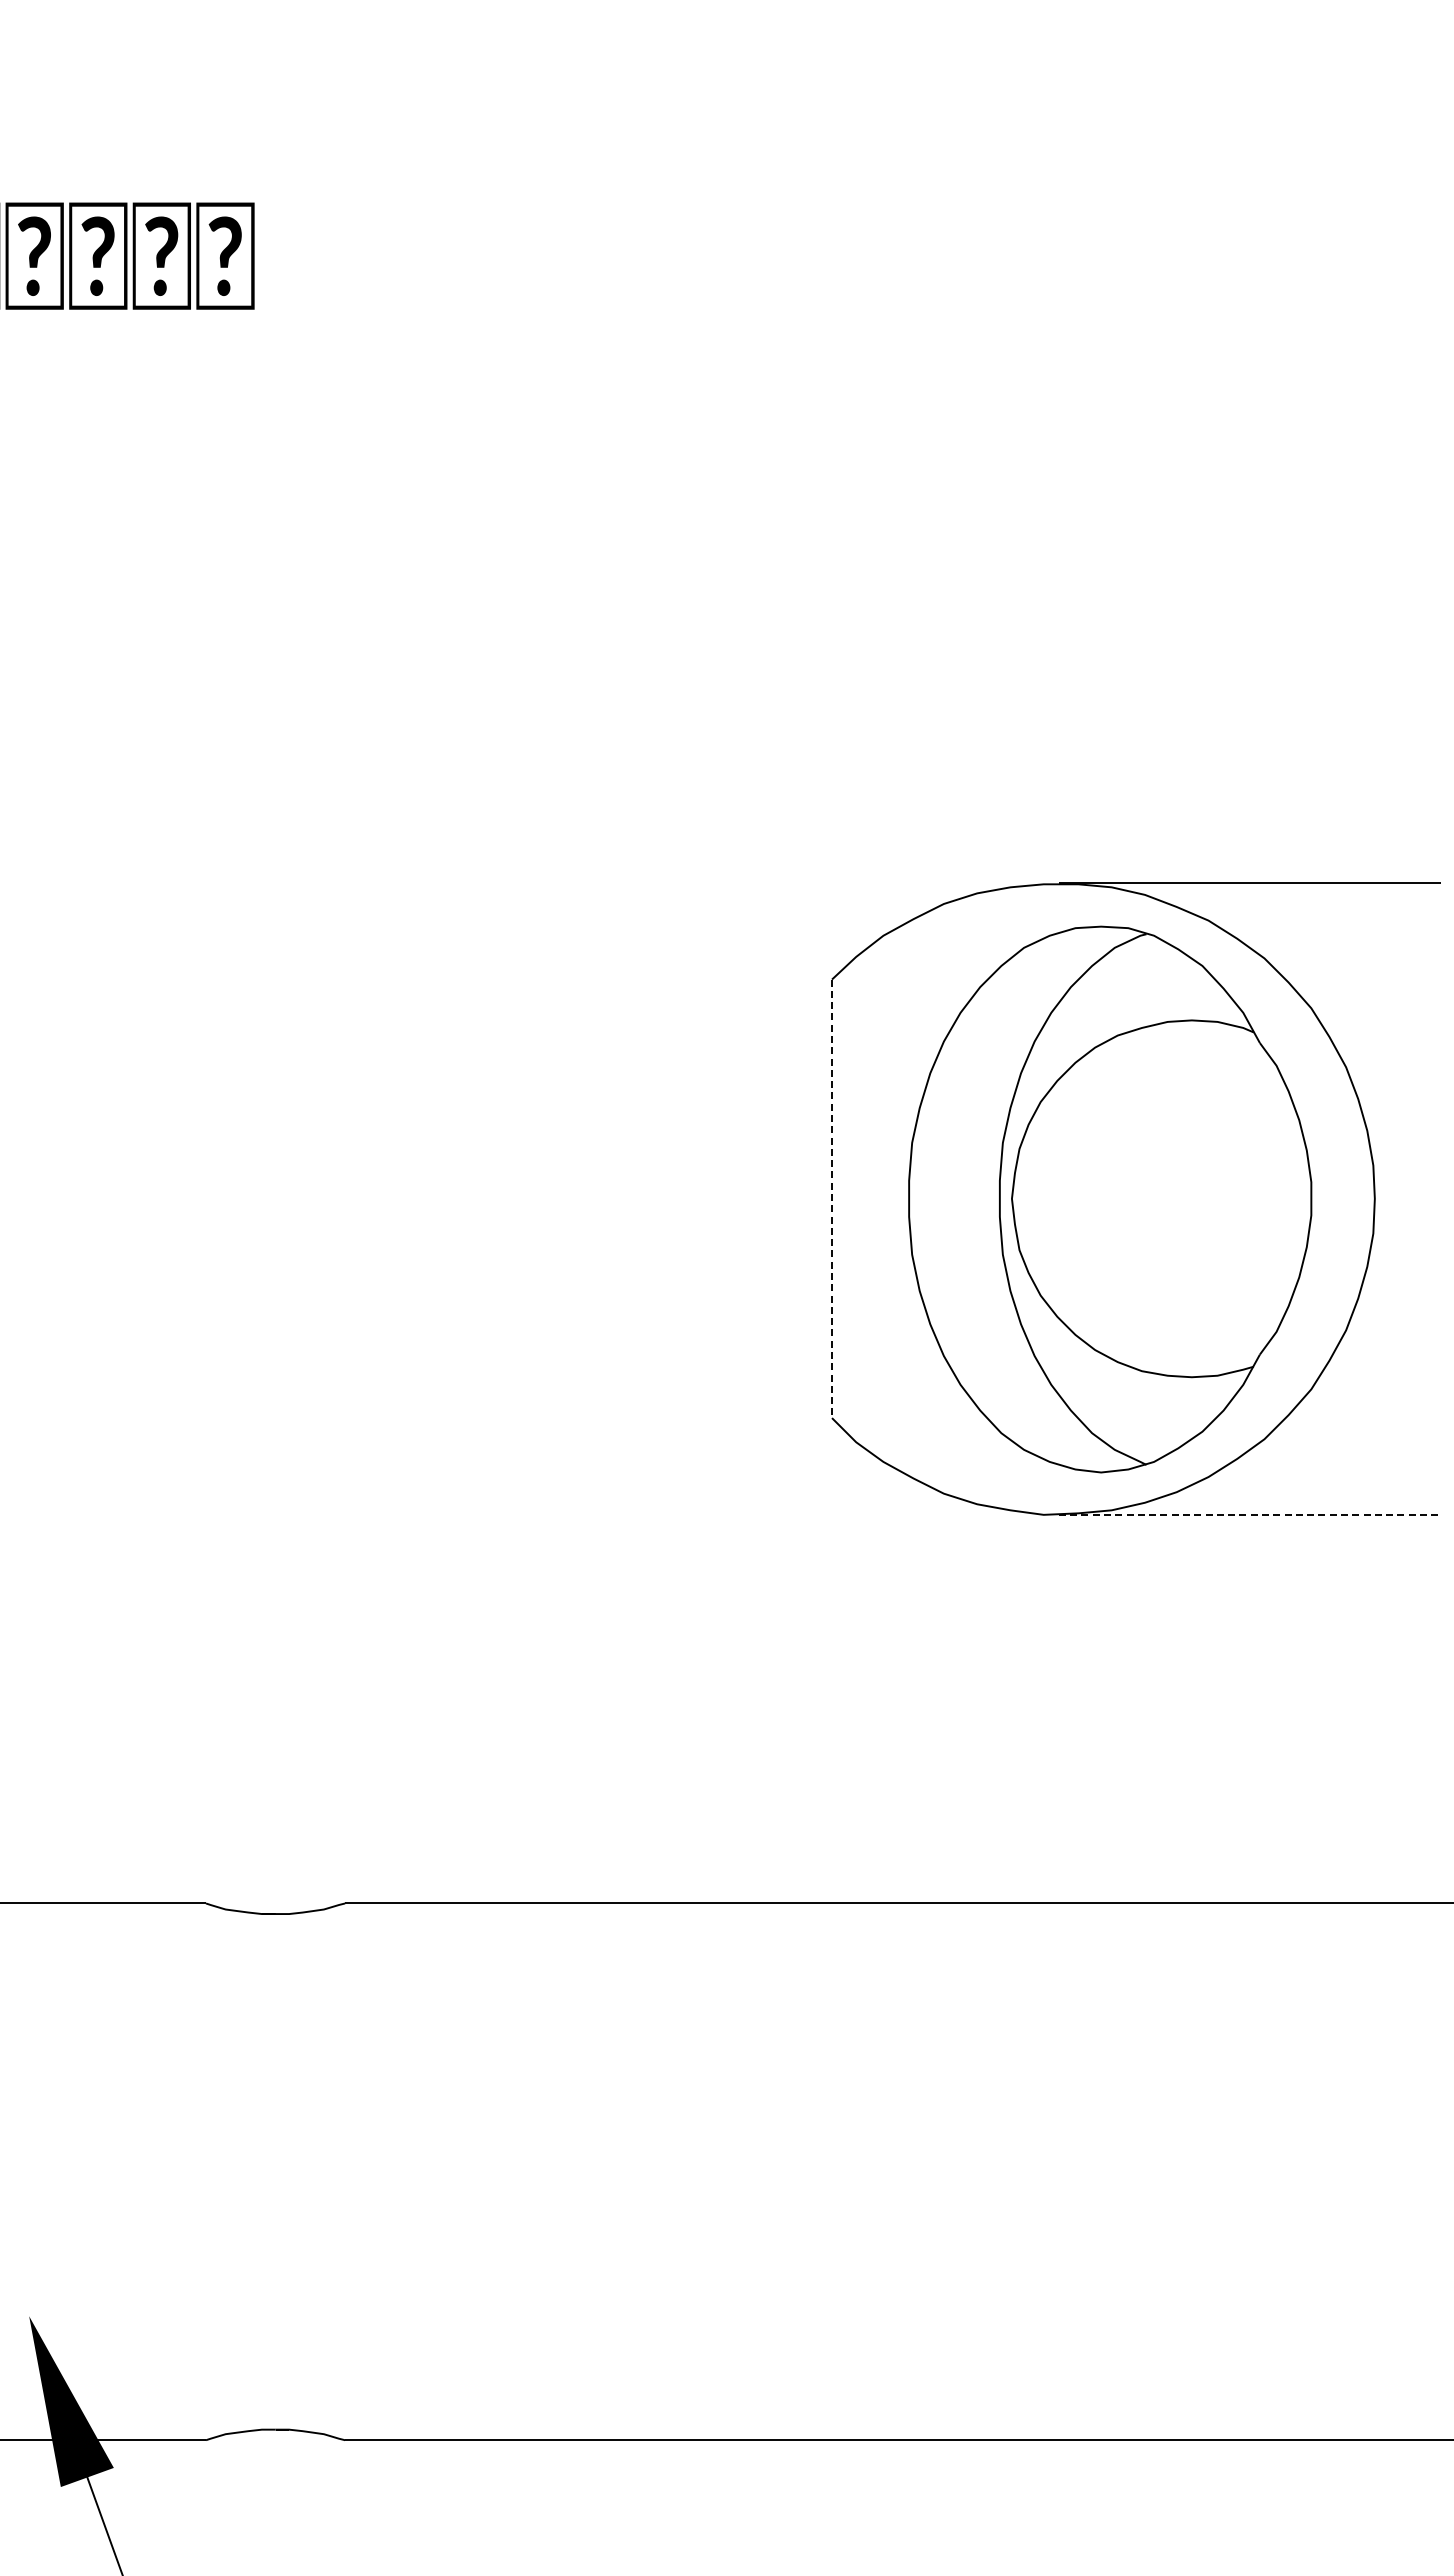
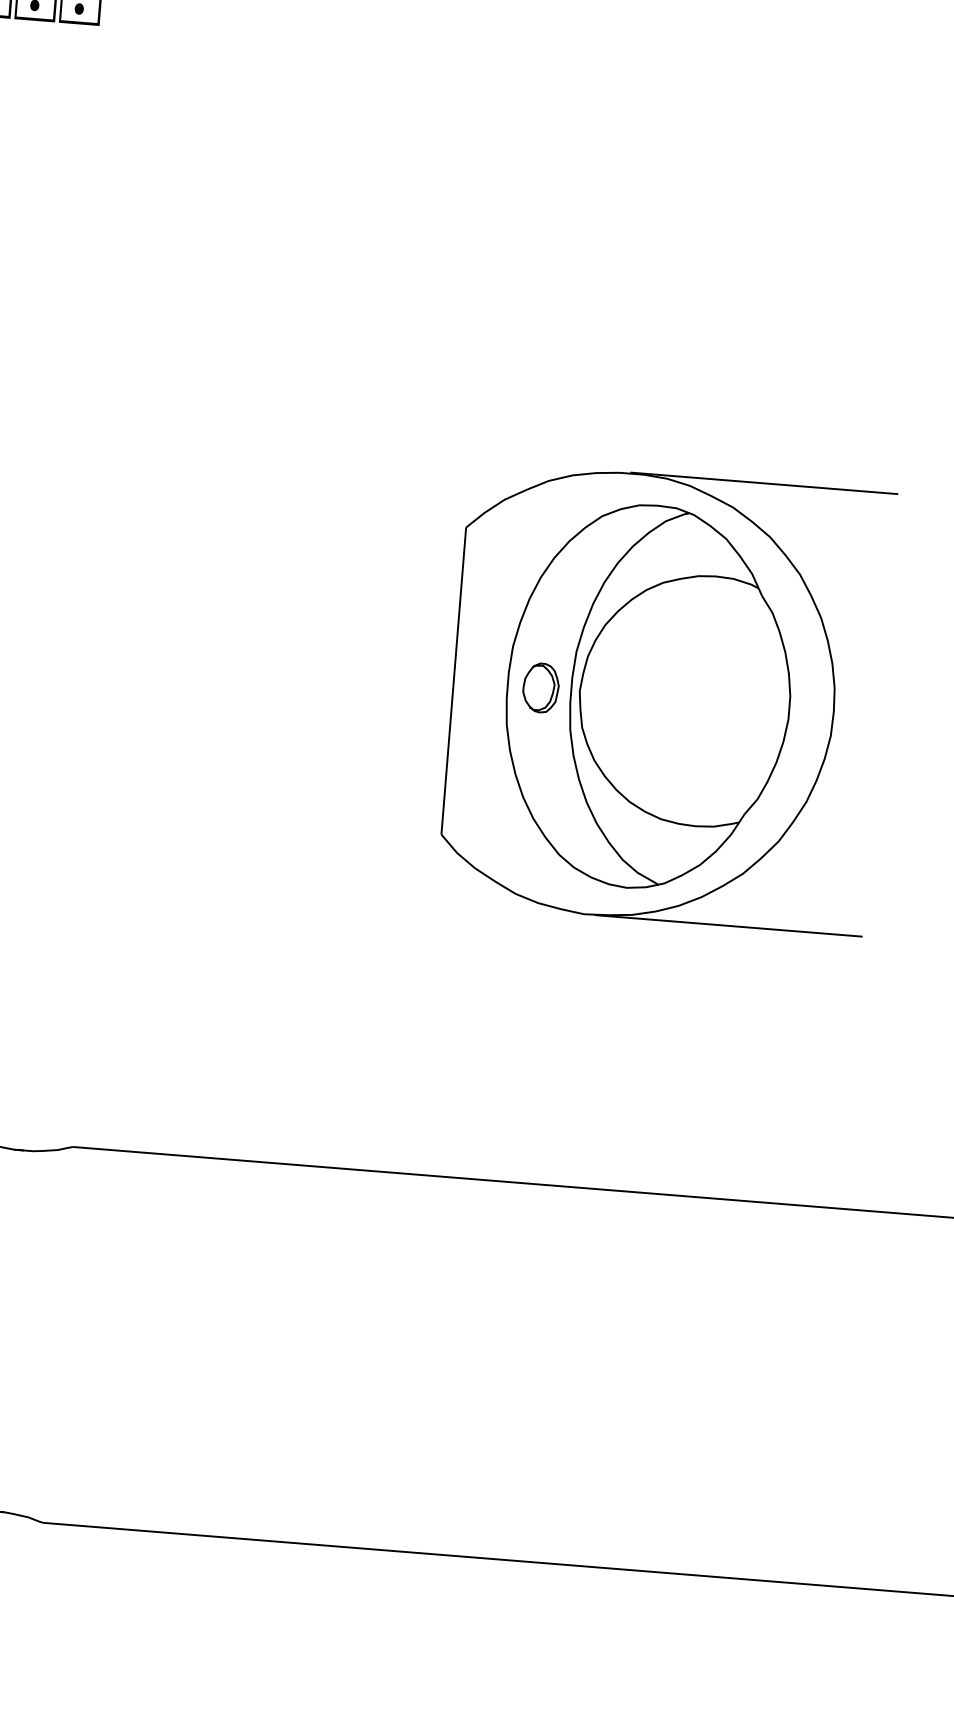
part: (956, 1198) -> (540, 687), added
line: (832, 1199) -> (454, 681), dashed -> solid
line: (1250, 1514) -> (729, 925), dashed -> solid

